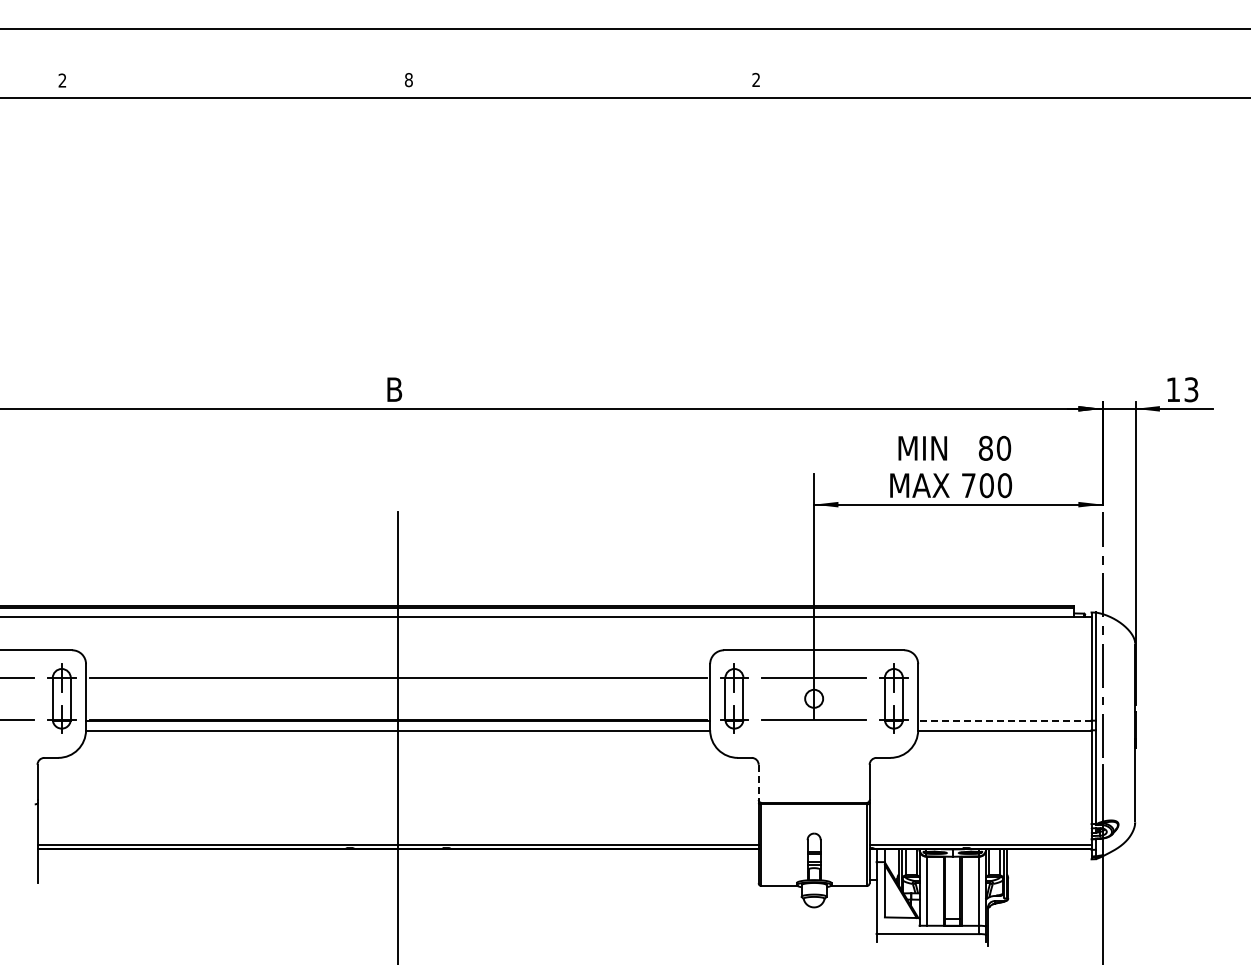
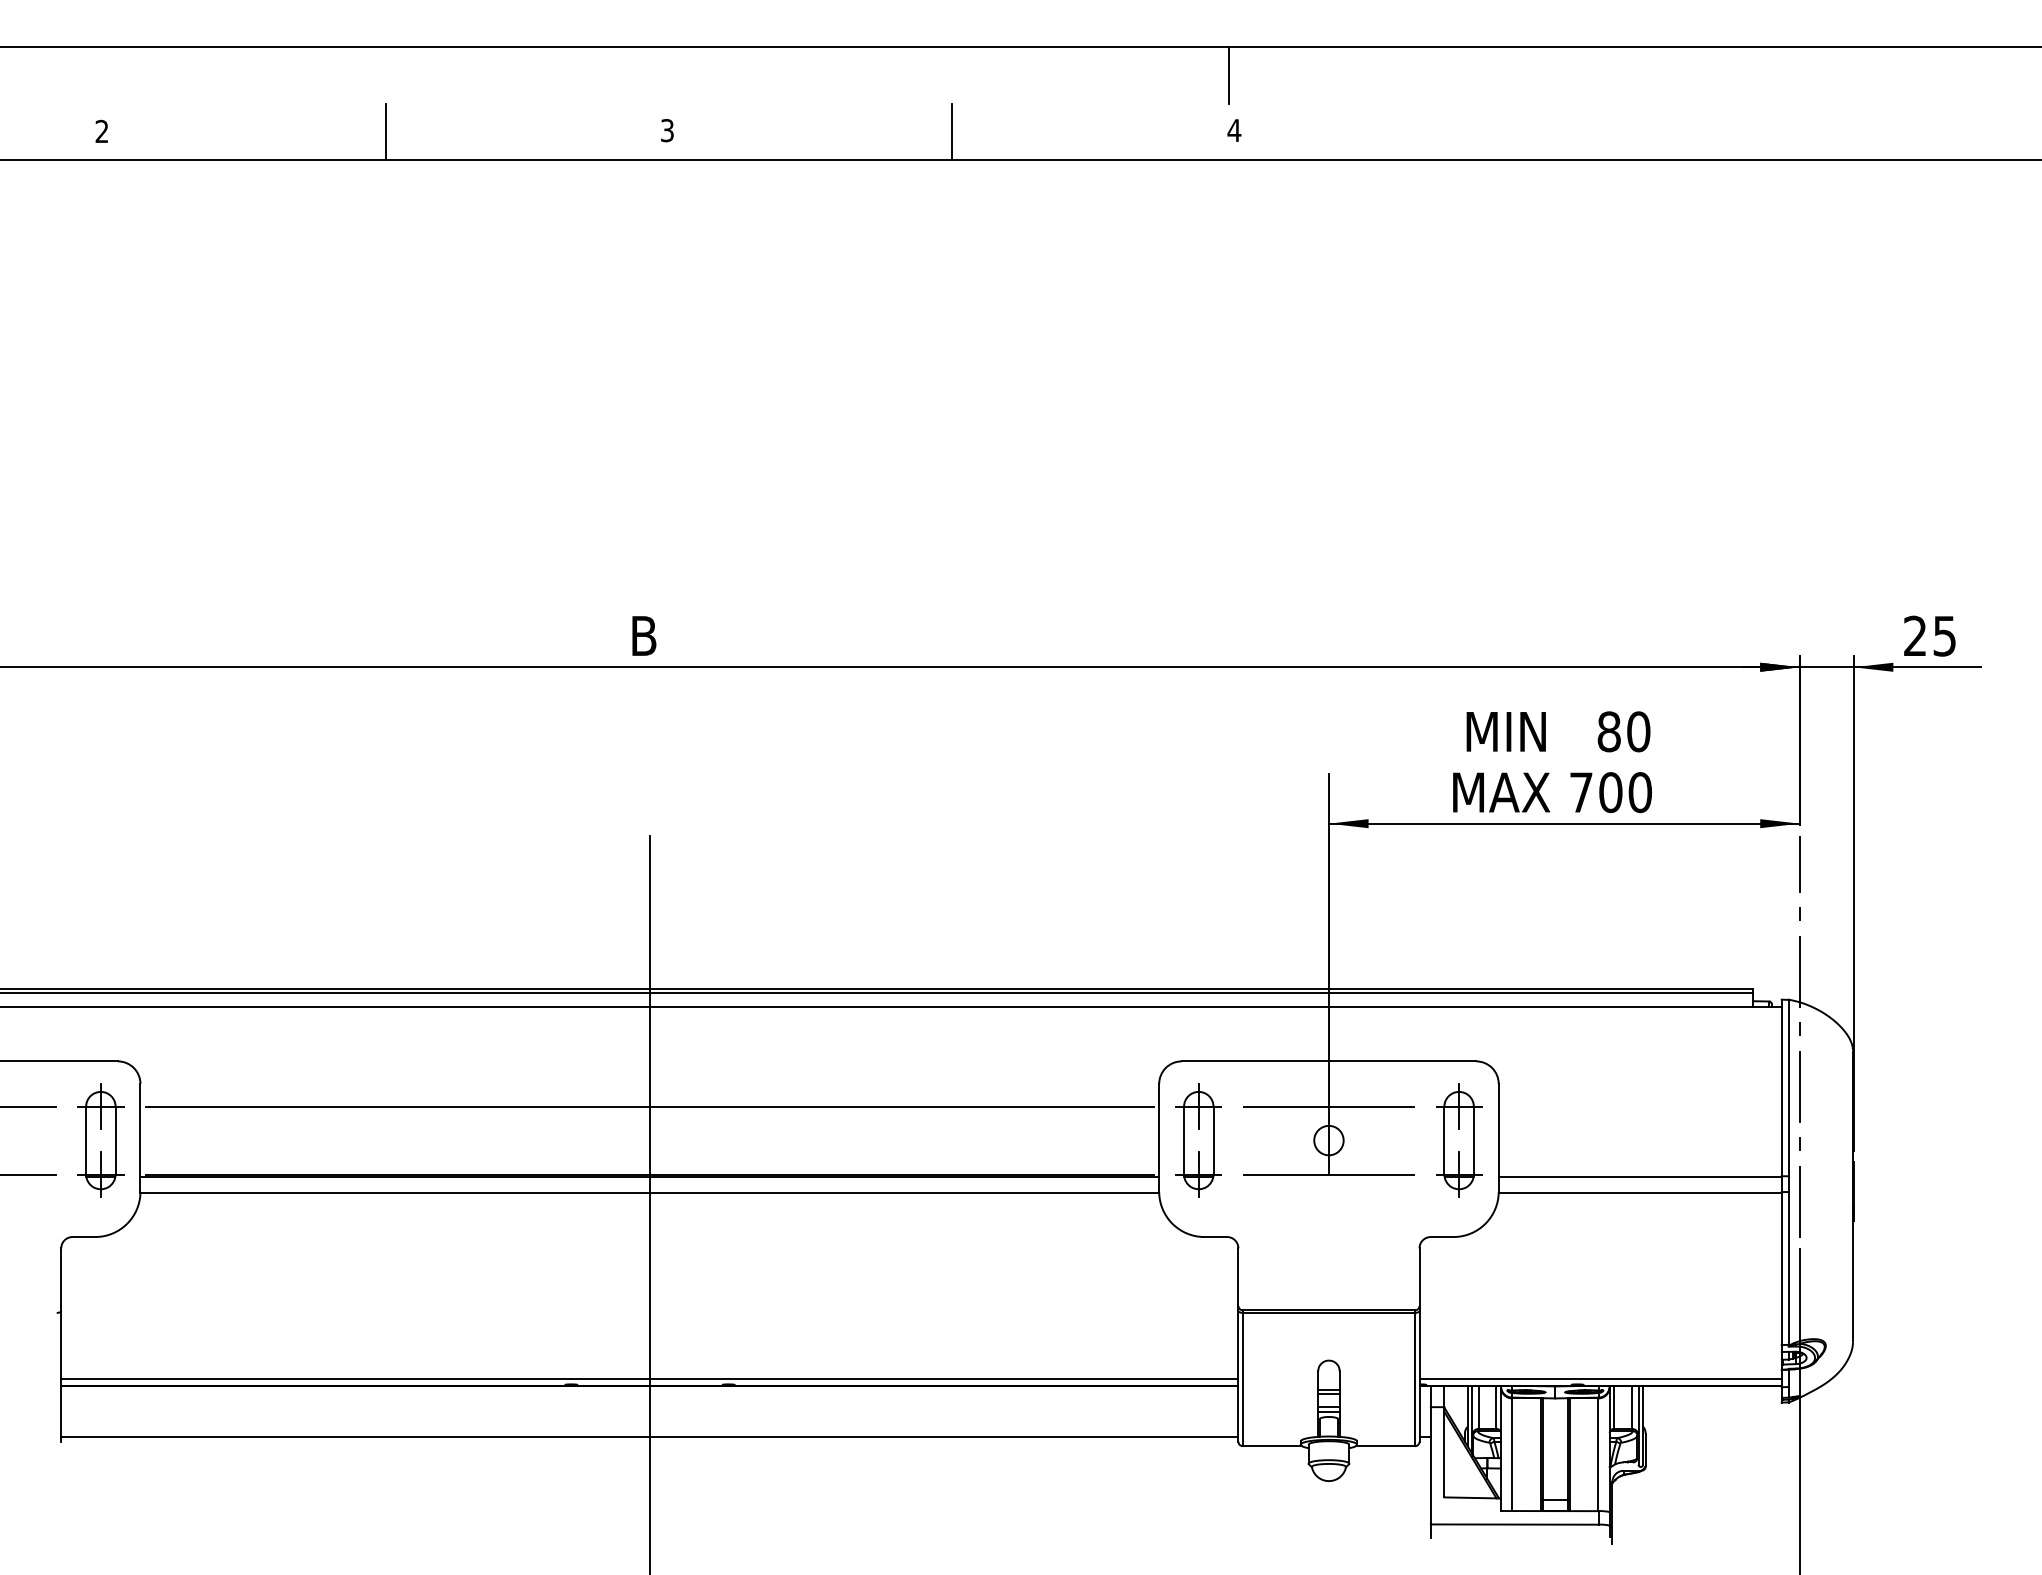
line: (752, 45) -> (1228, 74), added
text: (756, 79) -> (1234, 129), 2 -> 4
line: (236, 80) -> (386, 131), added
text: (408, 80) -> (666, 131), 8 -> 3
line: (582, 80) -> (950, 131), added
text: (1182, 389) -> (1930, 635), 13 -> 25
line: (1004, 721) -> (1639, 1177), dashed -> solid
line: (758, 782) -> (1238, 1277), dashed -> solid
line: (397, 880) -> (648, 1437), added

